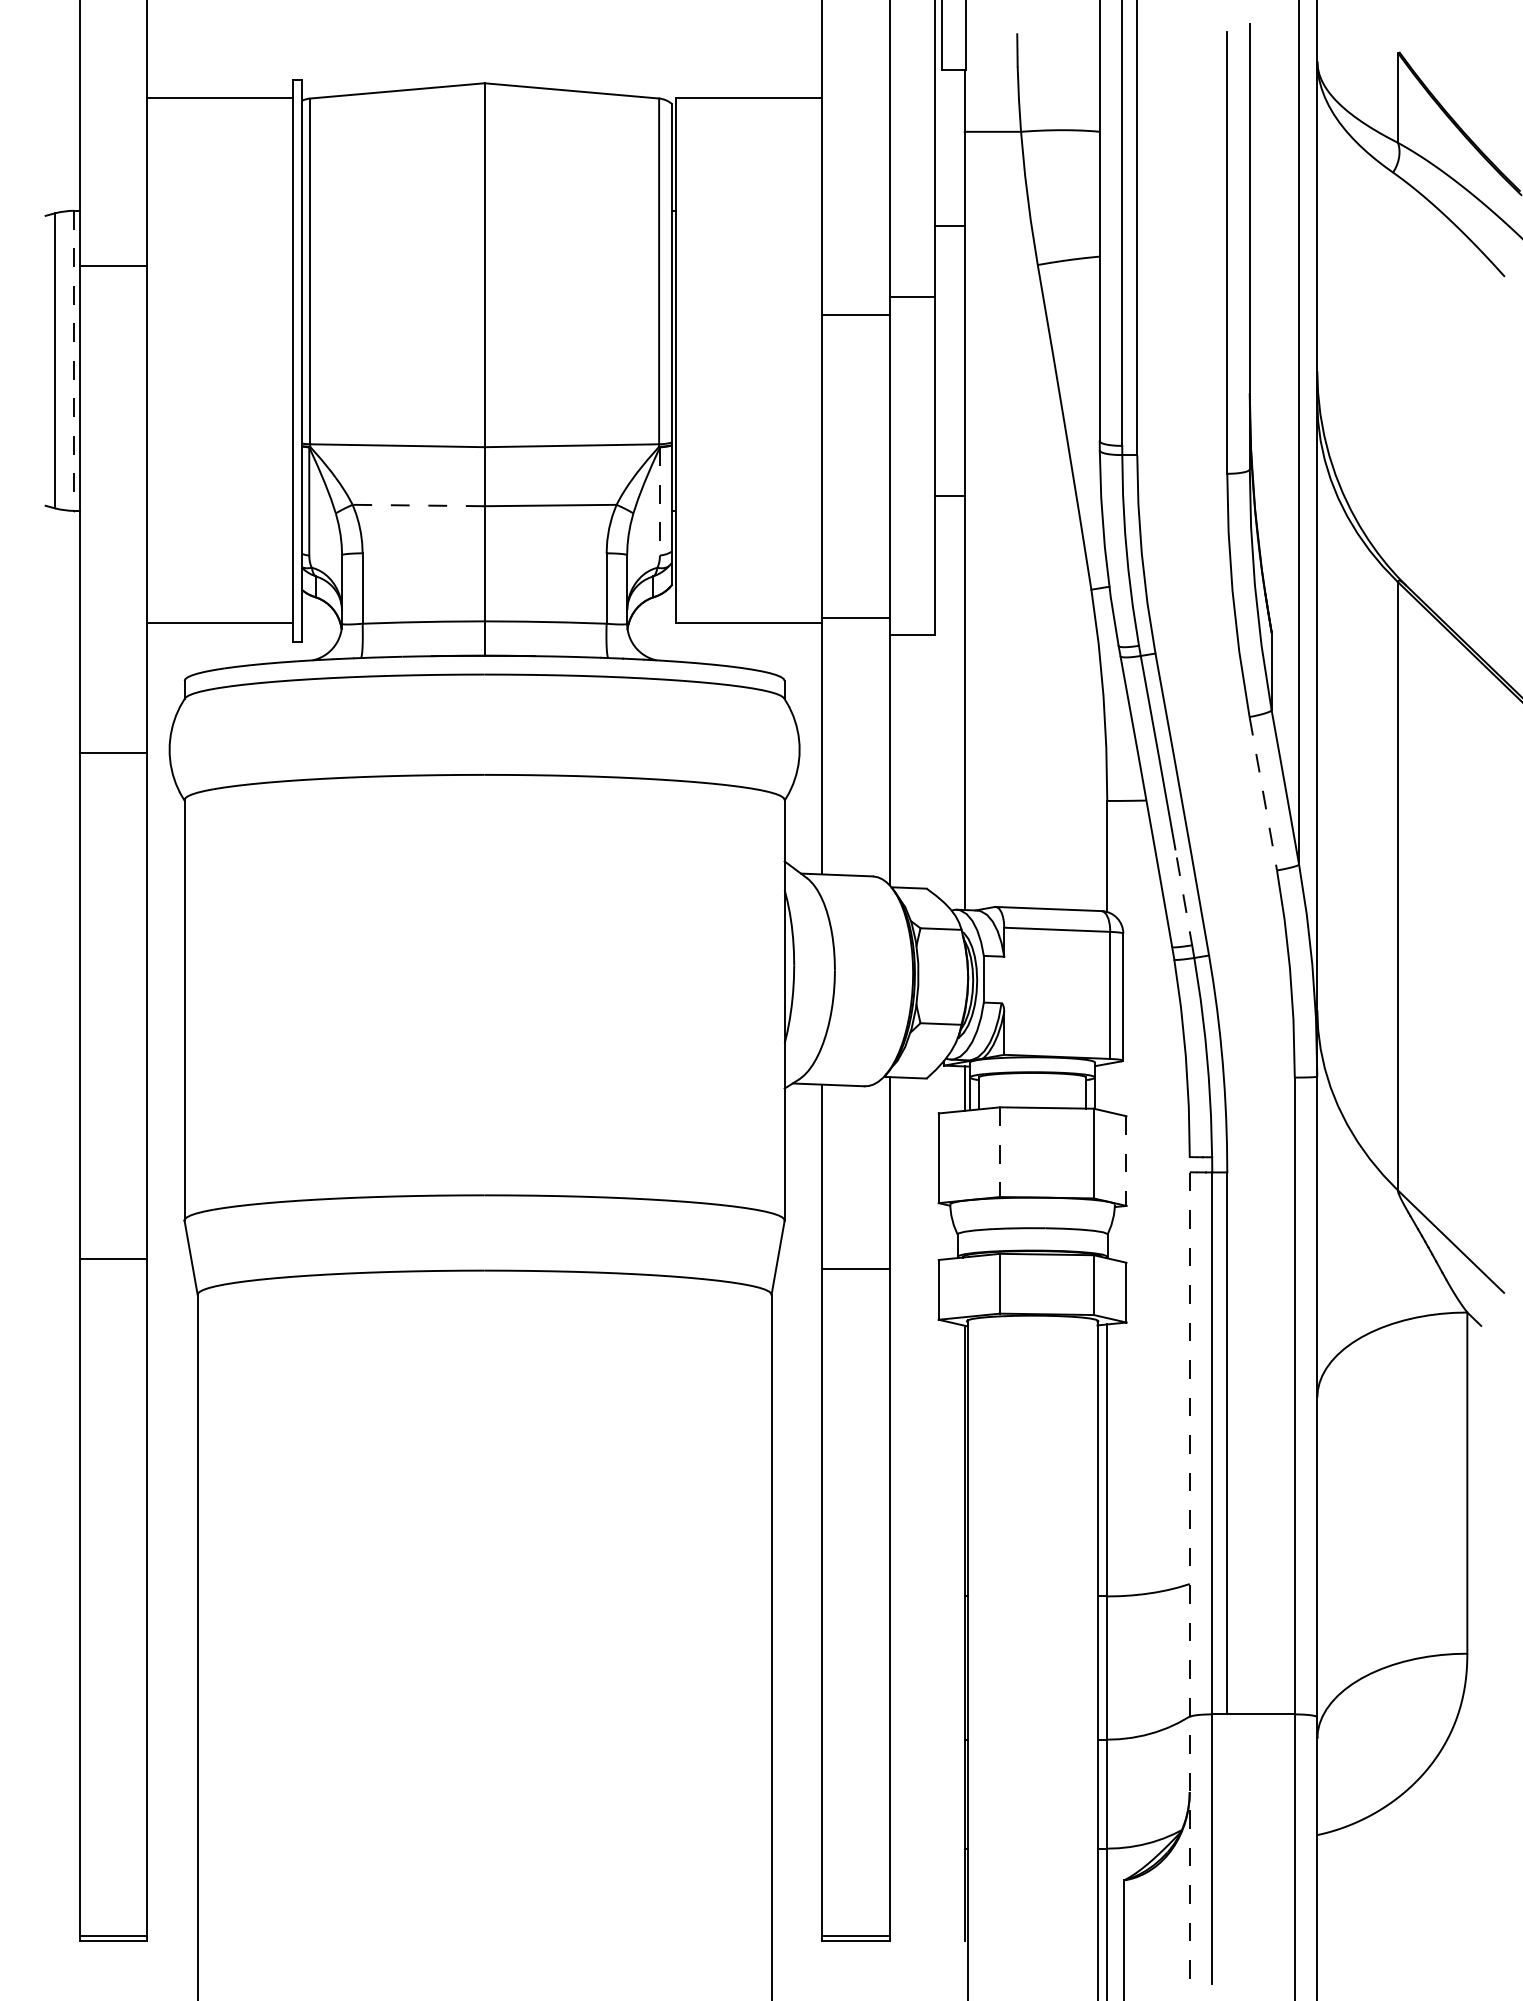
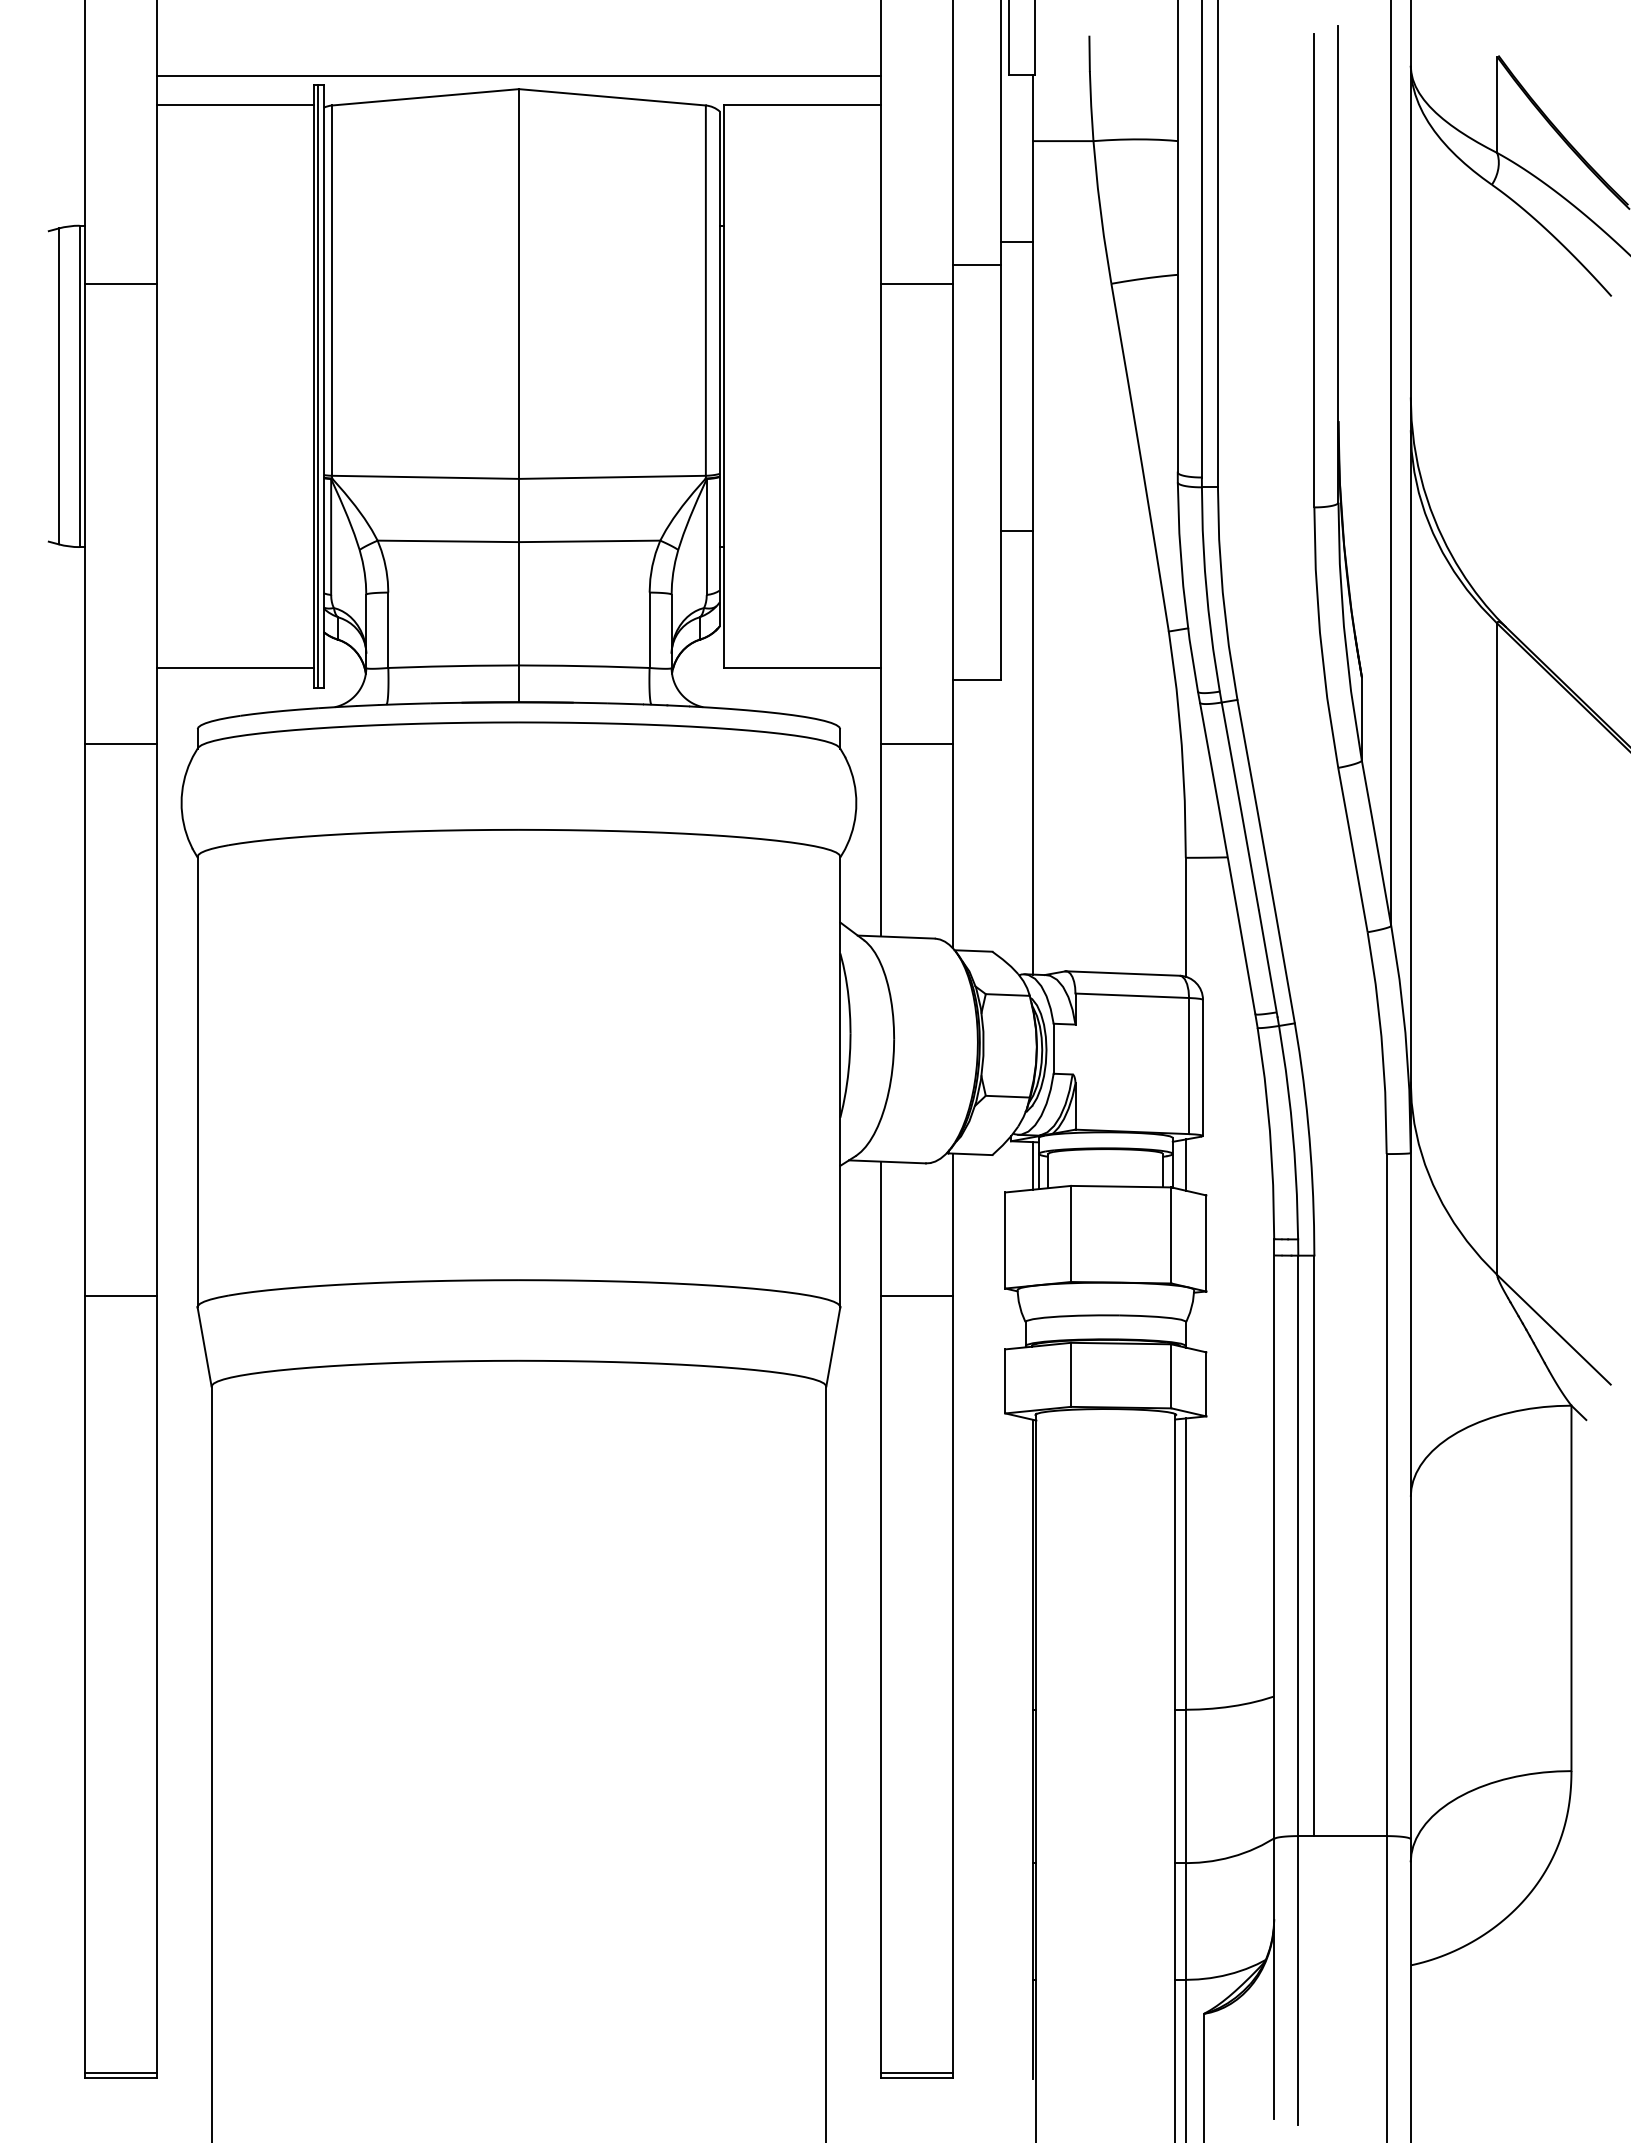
line: (484, 71) -> (518, 76), added
line: (911, 297) -> (976, 265), moved
line: (855, 315) -> (916, 284), moved
line: (74, 360) -> (79, 386), dashed -> solid
line: (297, 360) -> (318, 386), added
line: (659, 501) -> (706, 537), dashed -> solid
line: (418, 505) -> (448, 541), dashed -> solid
line: (855, 618) -> (916, 744), moved
line: (113, 753) -> (121, 744), moved
line: (1263, 793) -> (1353, 849), dashed -> solid
line: (1184, 899) -> (1268, 963), dashed -> solid
line: (1106, 1087) -> (1185, 1164), added
line: (999, 1152) -> (1070, 1234), dashed -> solid
line: (1126, 1161) -> (1206, 1243), dashed -> solid
line: (113, 1259) -> (121, 1296), moved
line: (855, 1269) -> (916, 1296), moved
line: (1190, 1567) -> (1274, 1678), dashed -> solid

